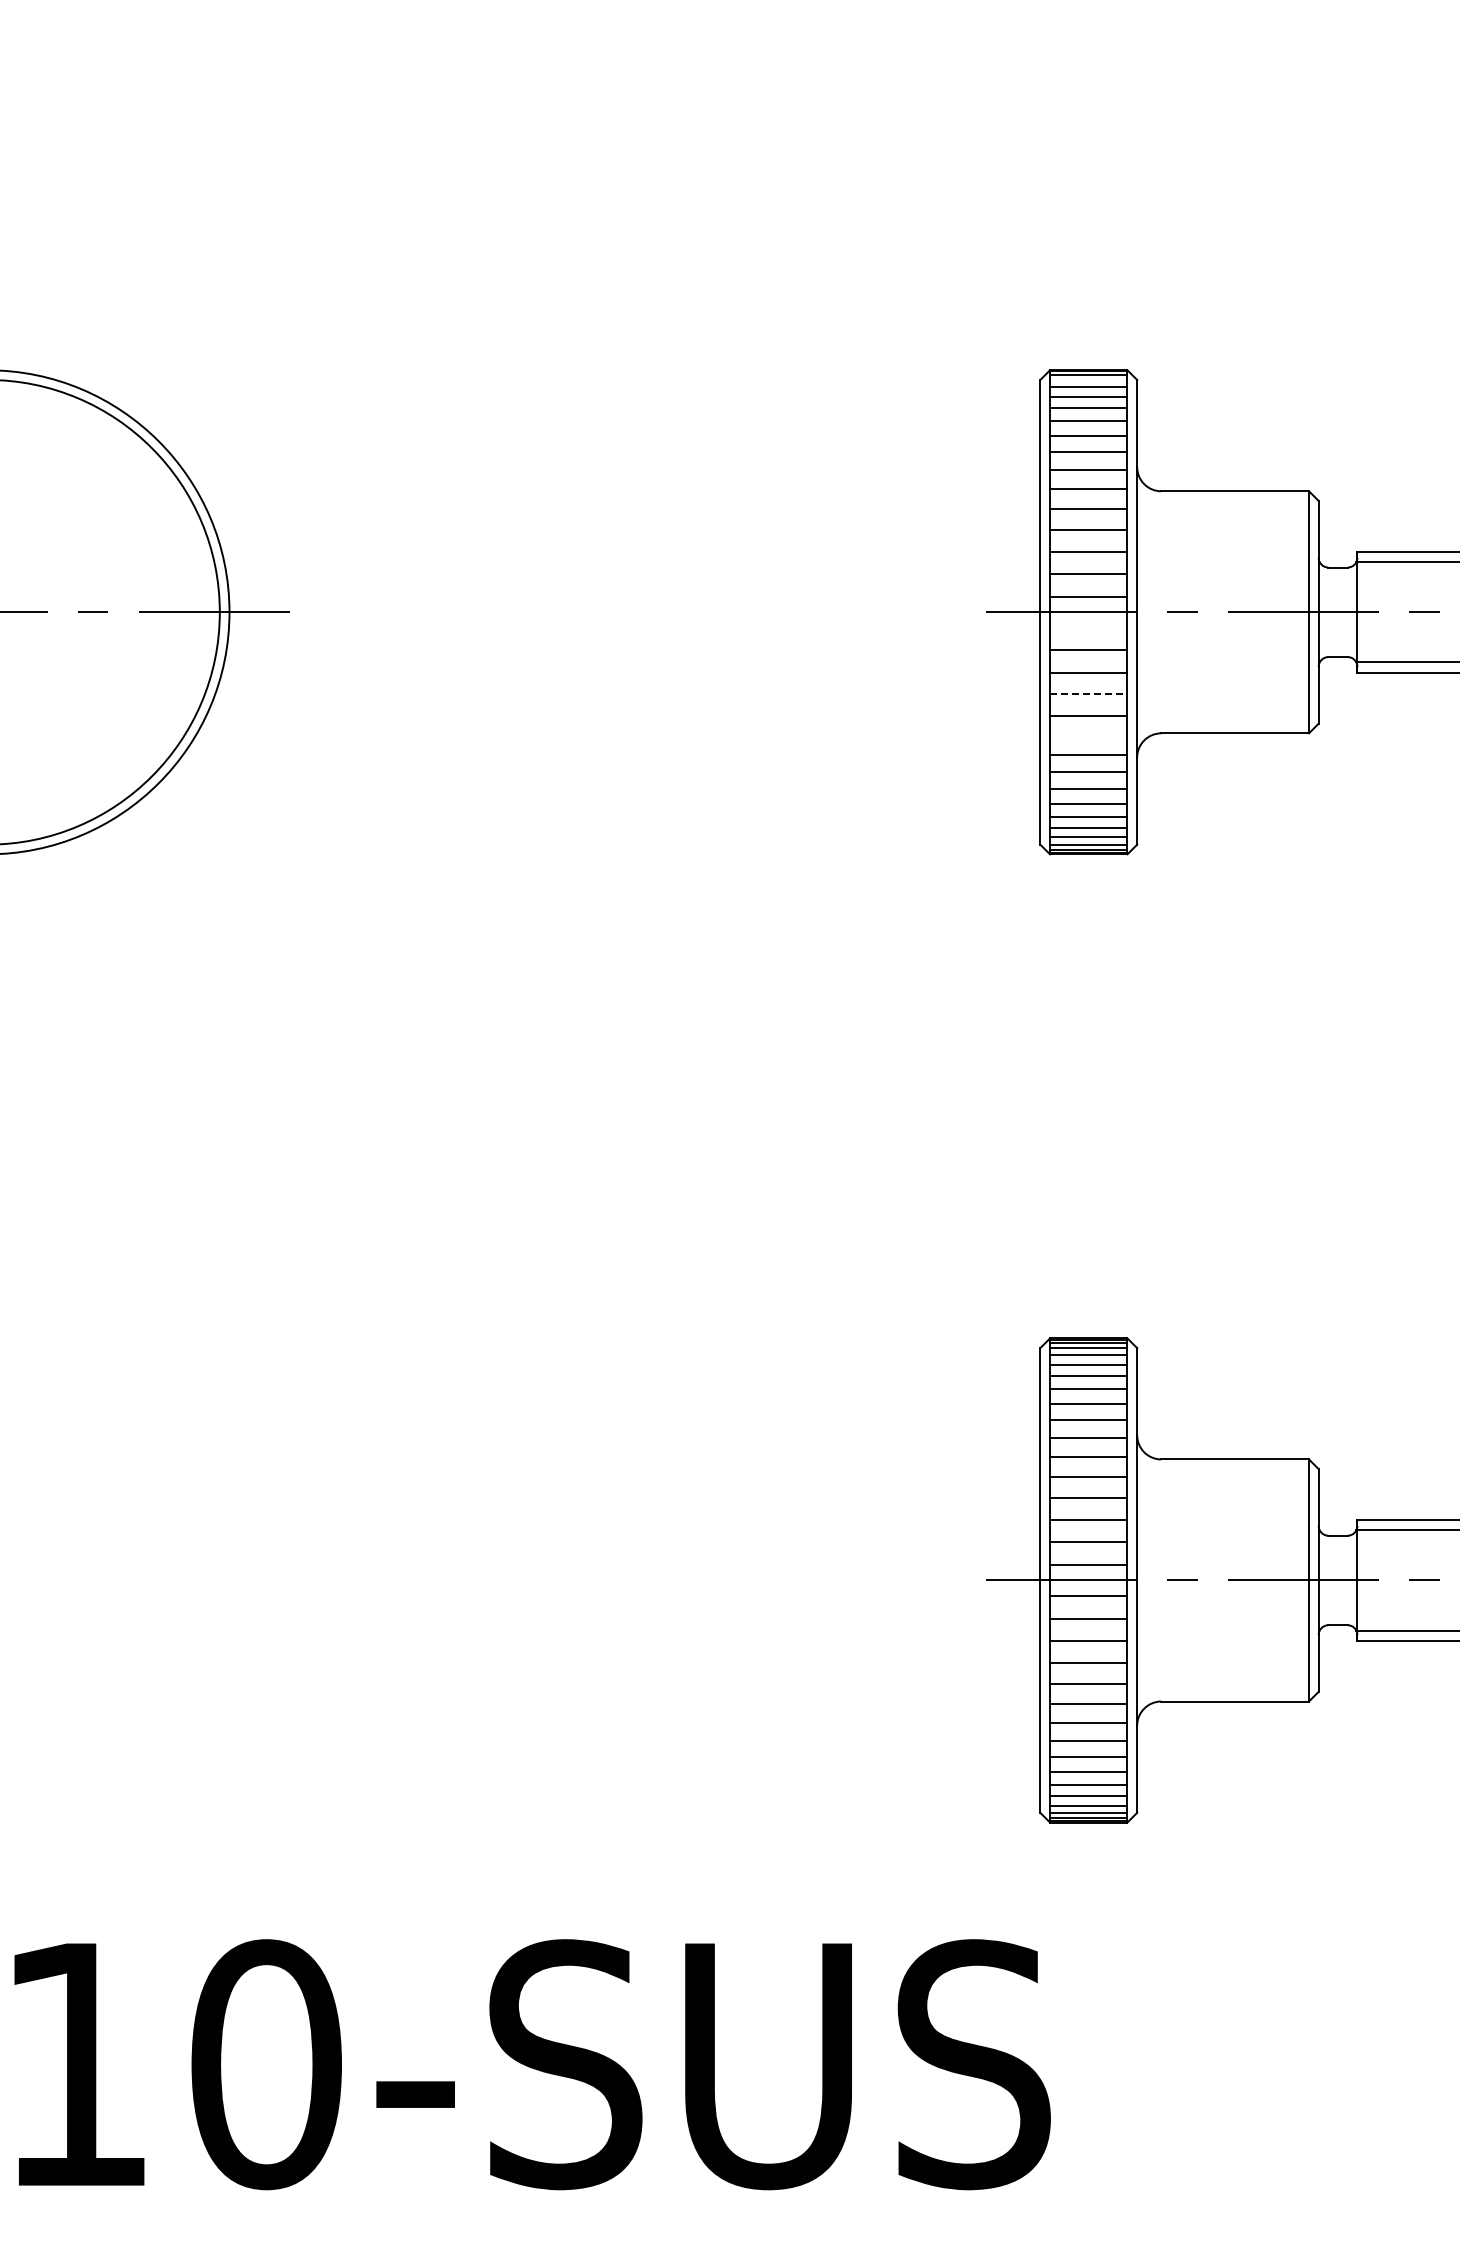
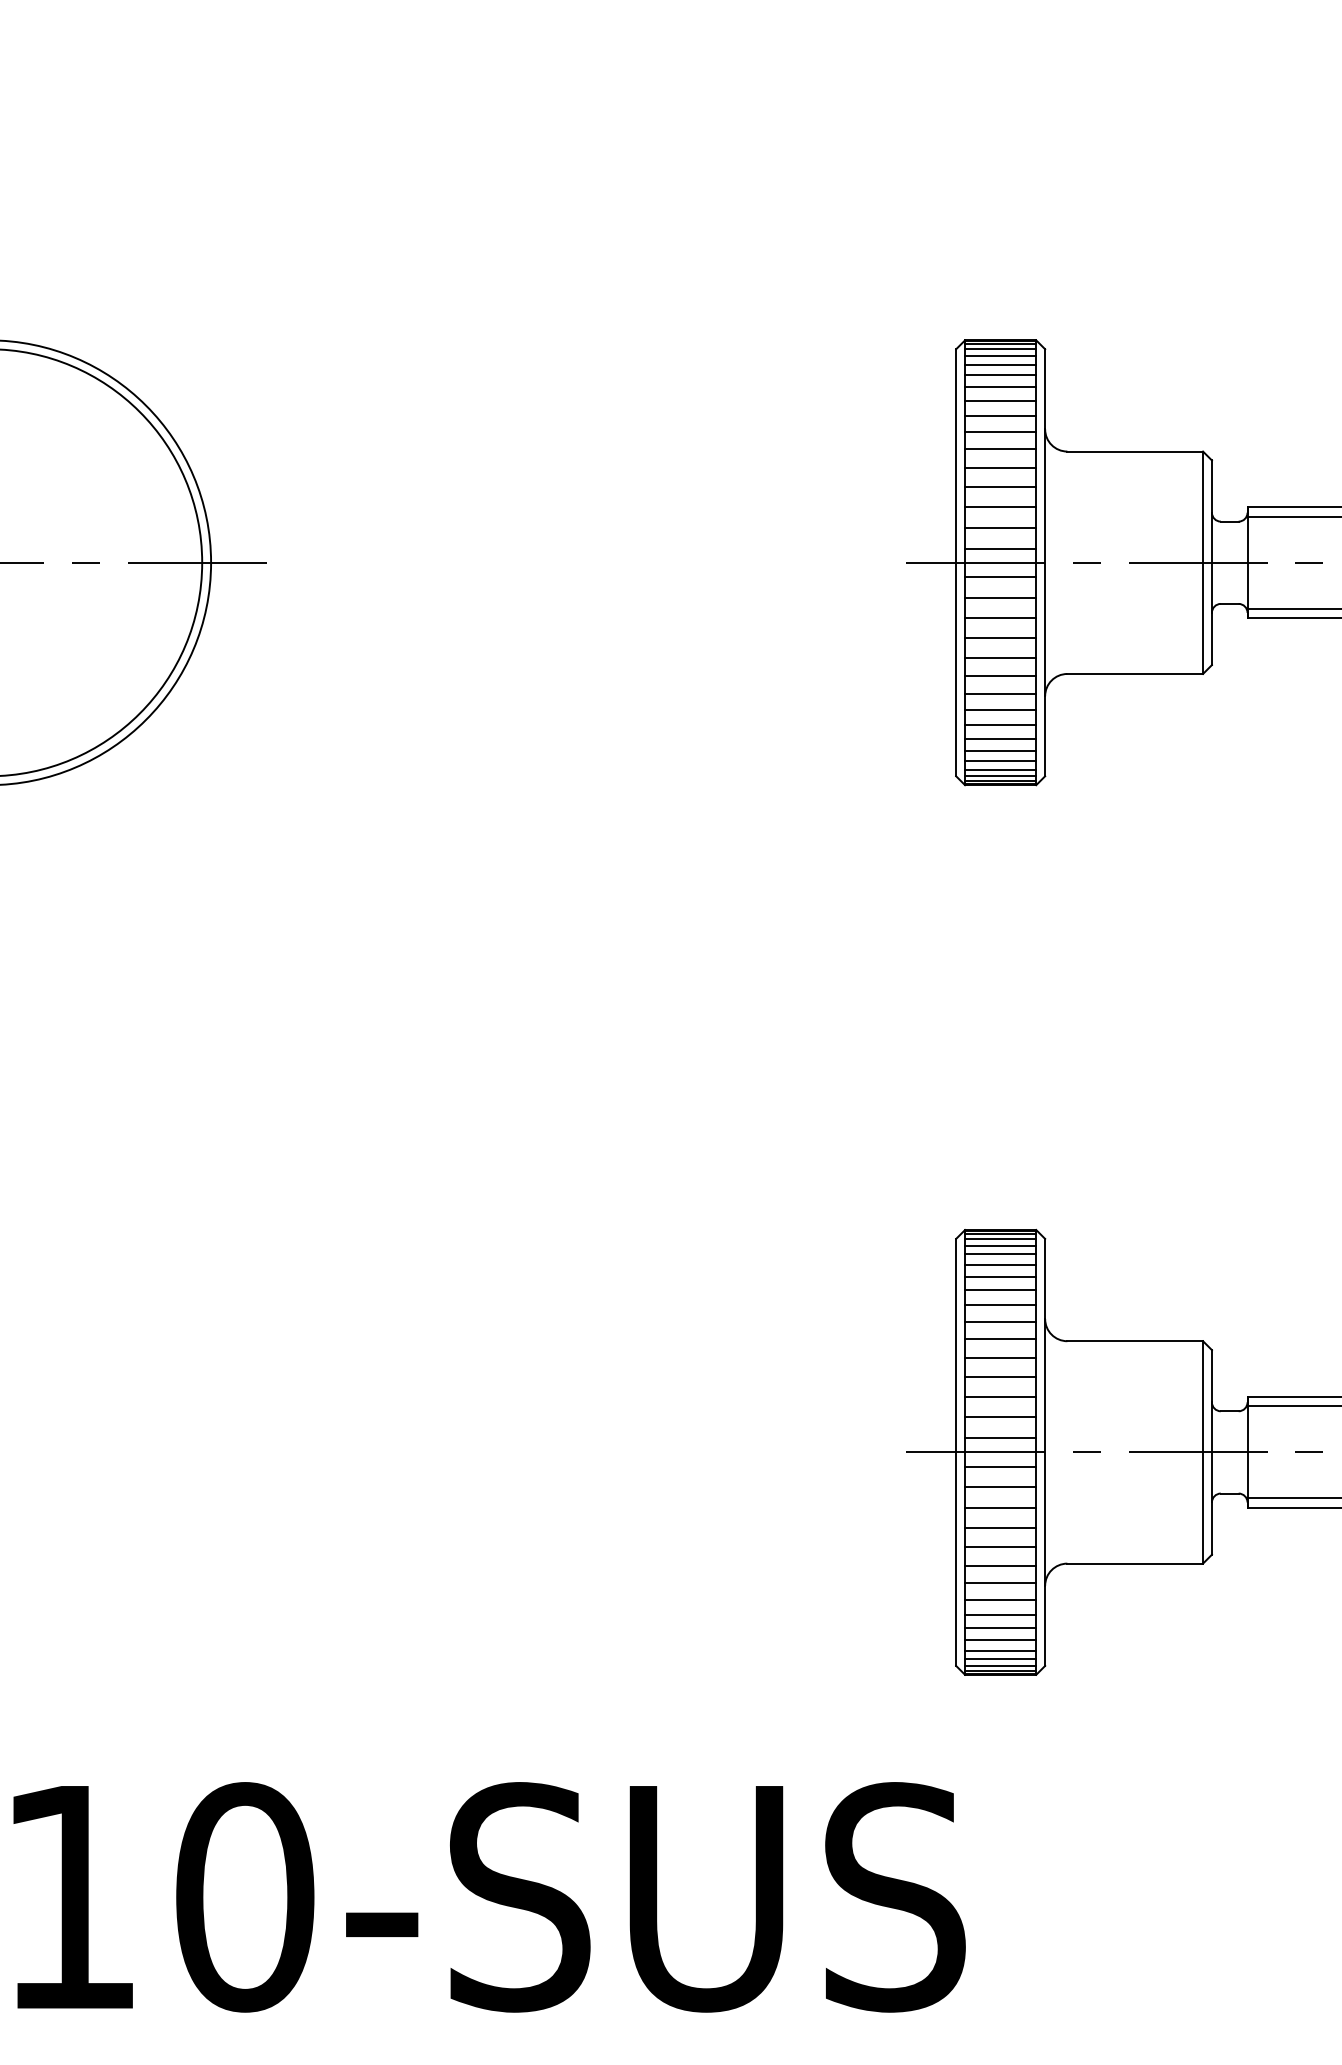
line: (1088, 379) -> (1000, 348), added
line: (1088, 627) -> (1000, 576), added
line: (1088, 694) -> (1000, 638), dashed -> solid
line: (1088, 735) -> (1000, 675), added

